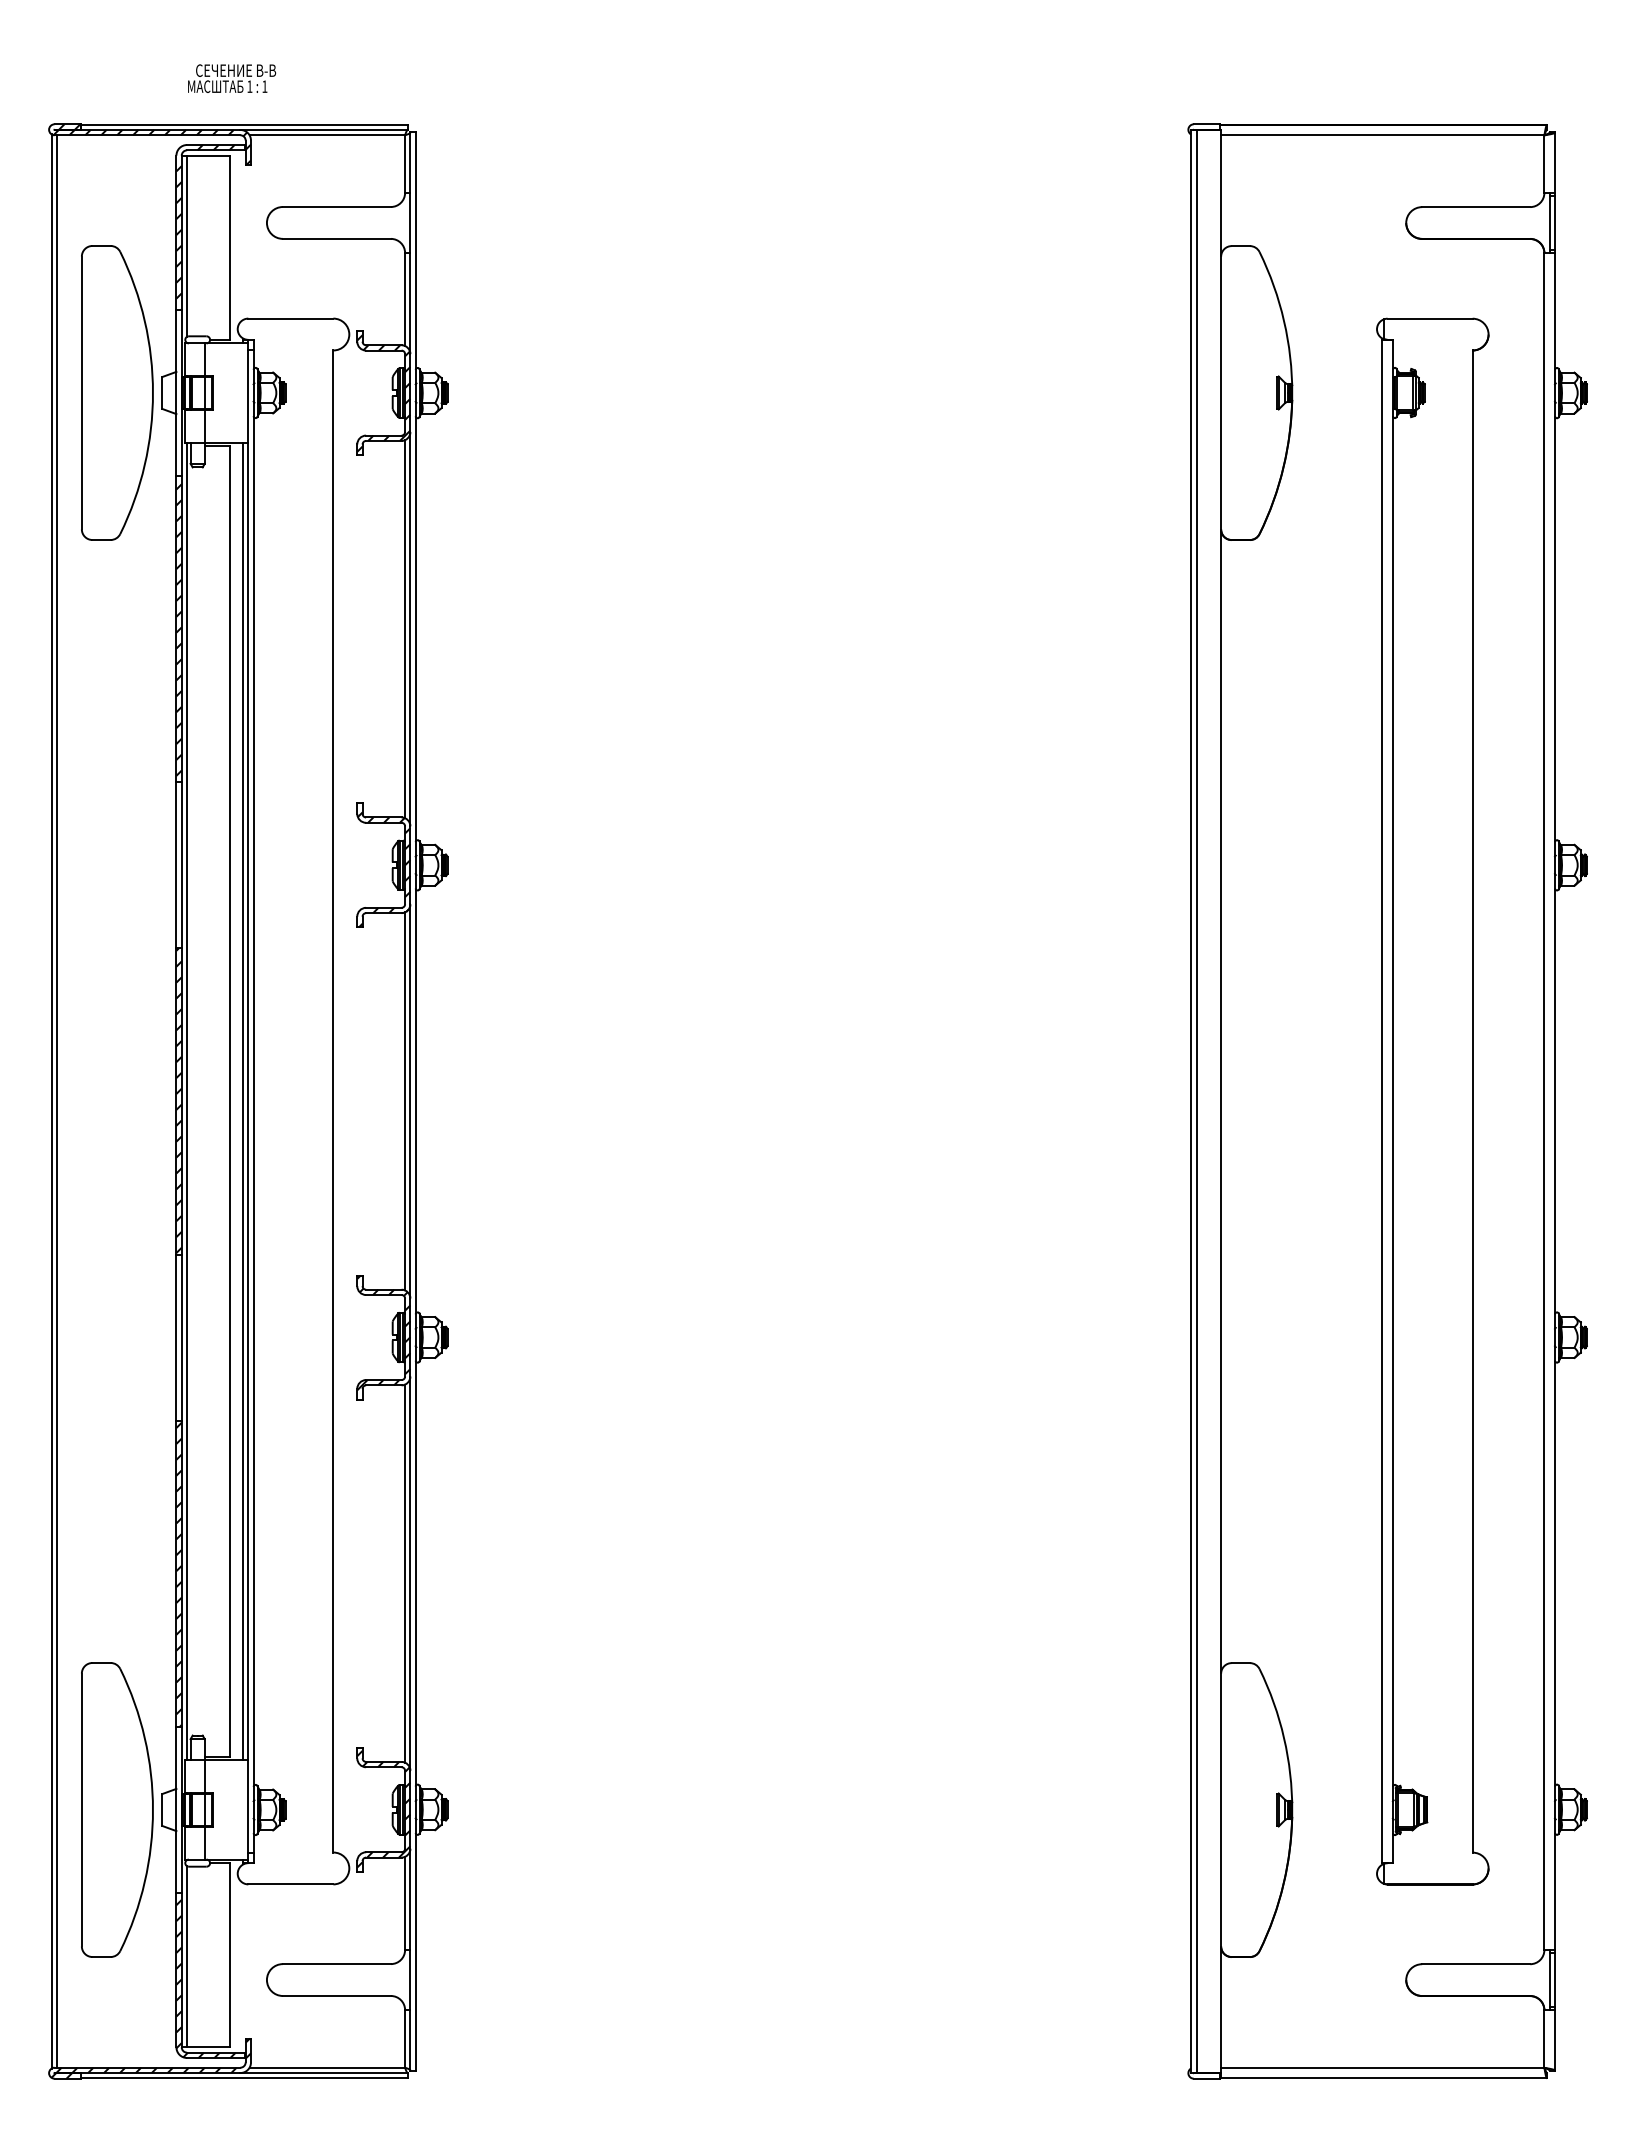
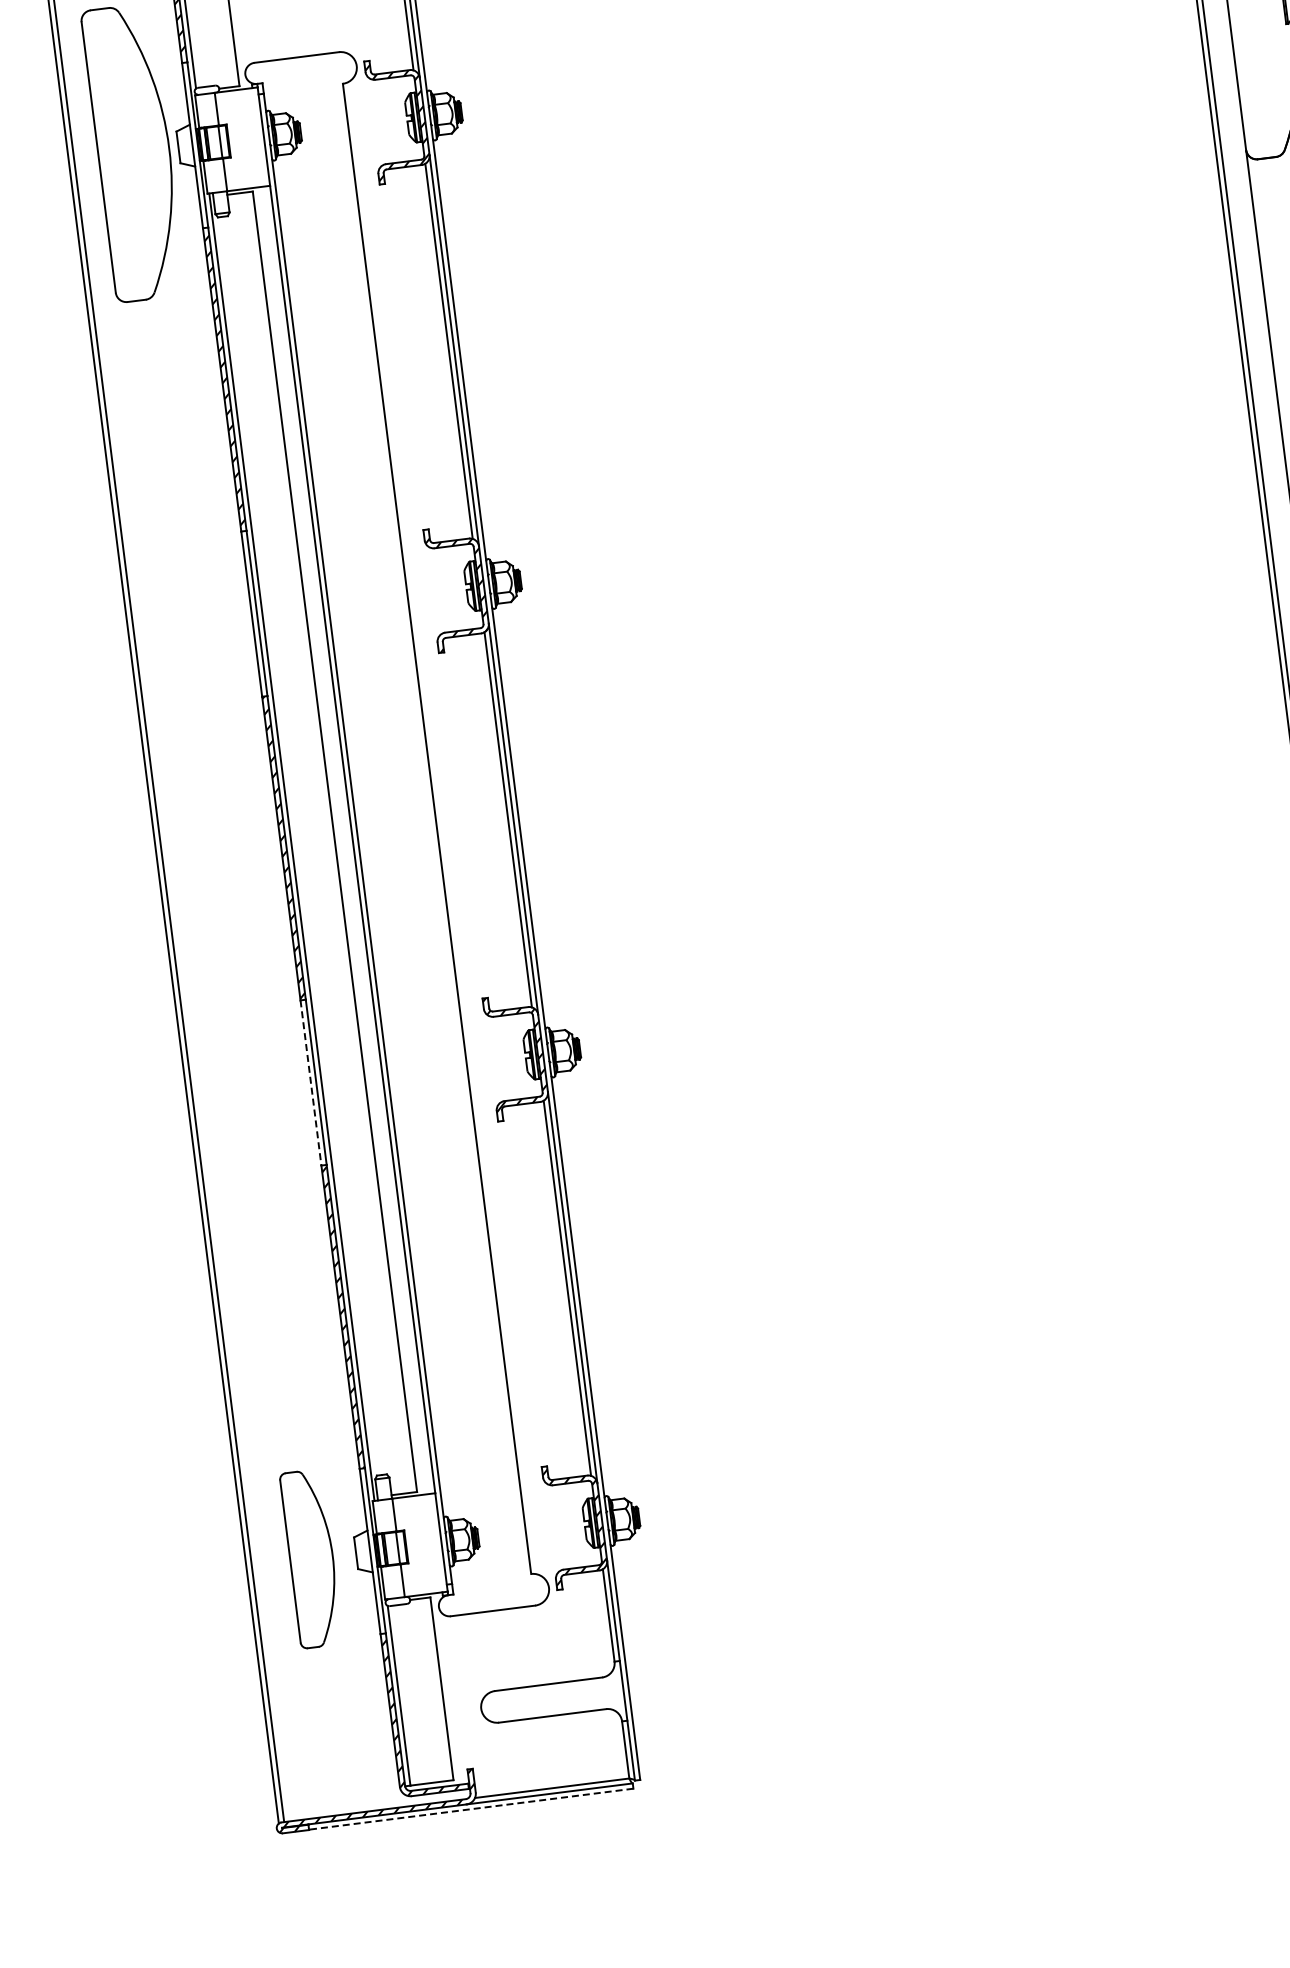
line: (243, 1101) -> (347, 840), removed
line: (176, 1338) -> (311, 1083), solid -> dashed
part: (117, 1809) -> (311, 1558), size x0.6
line: (243, 2078) -> (470, 1809), solid -> dashed

